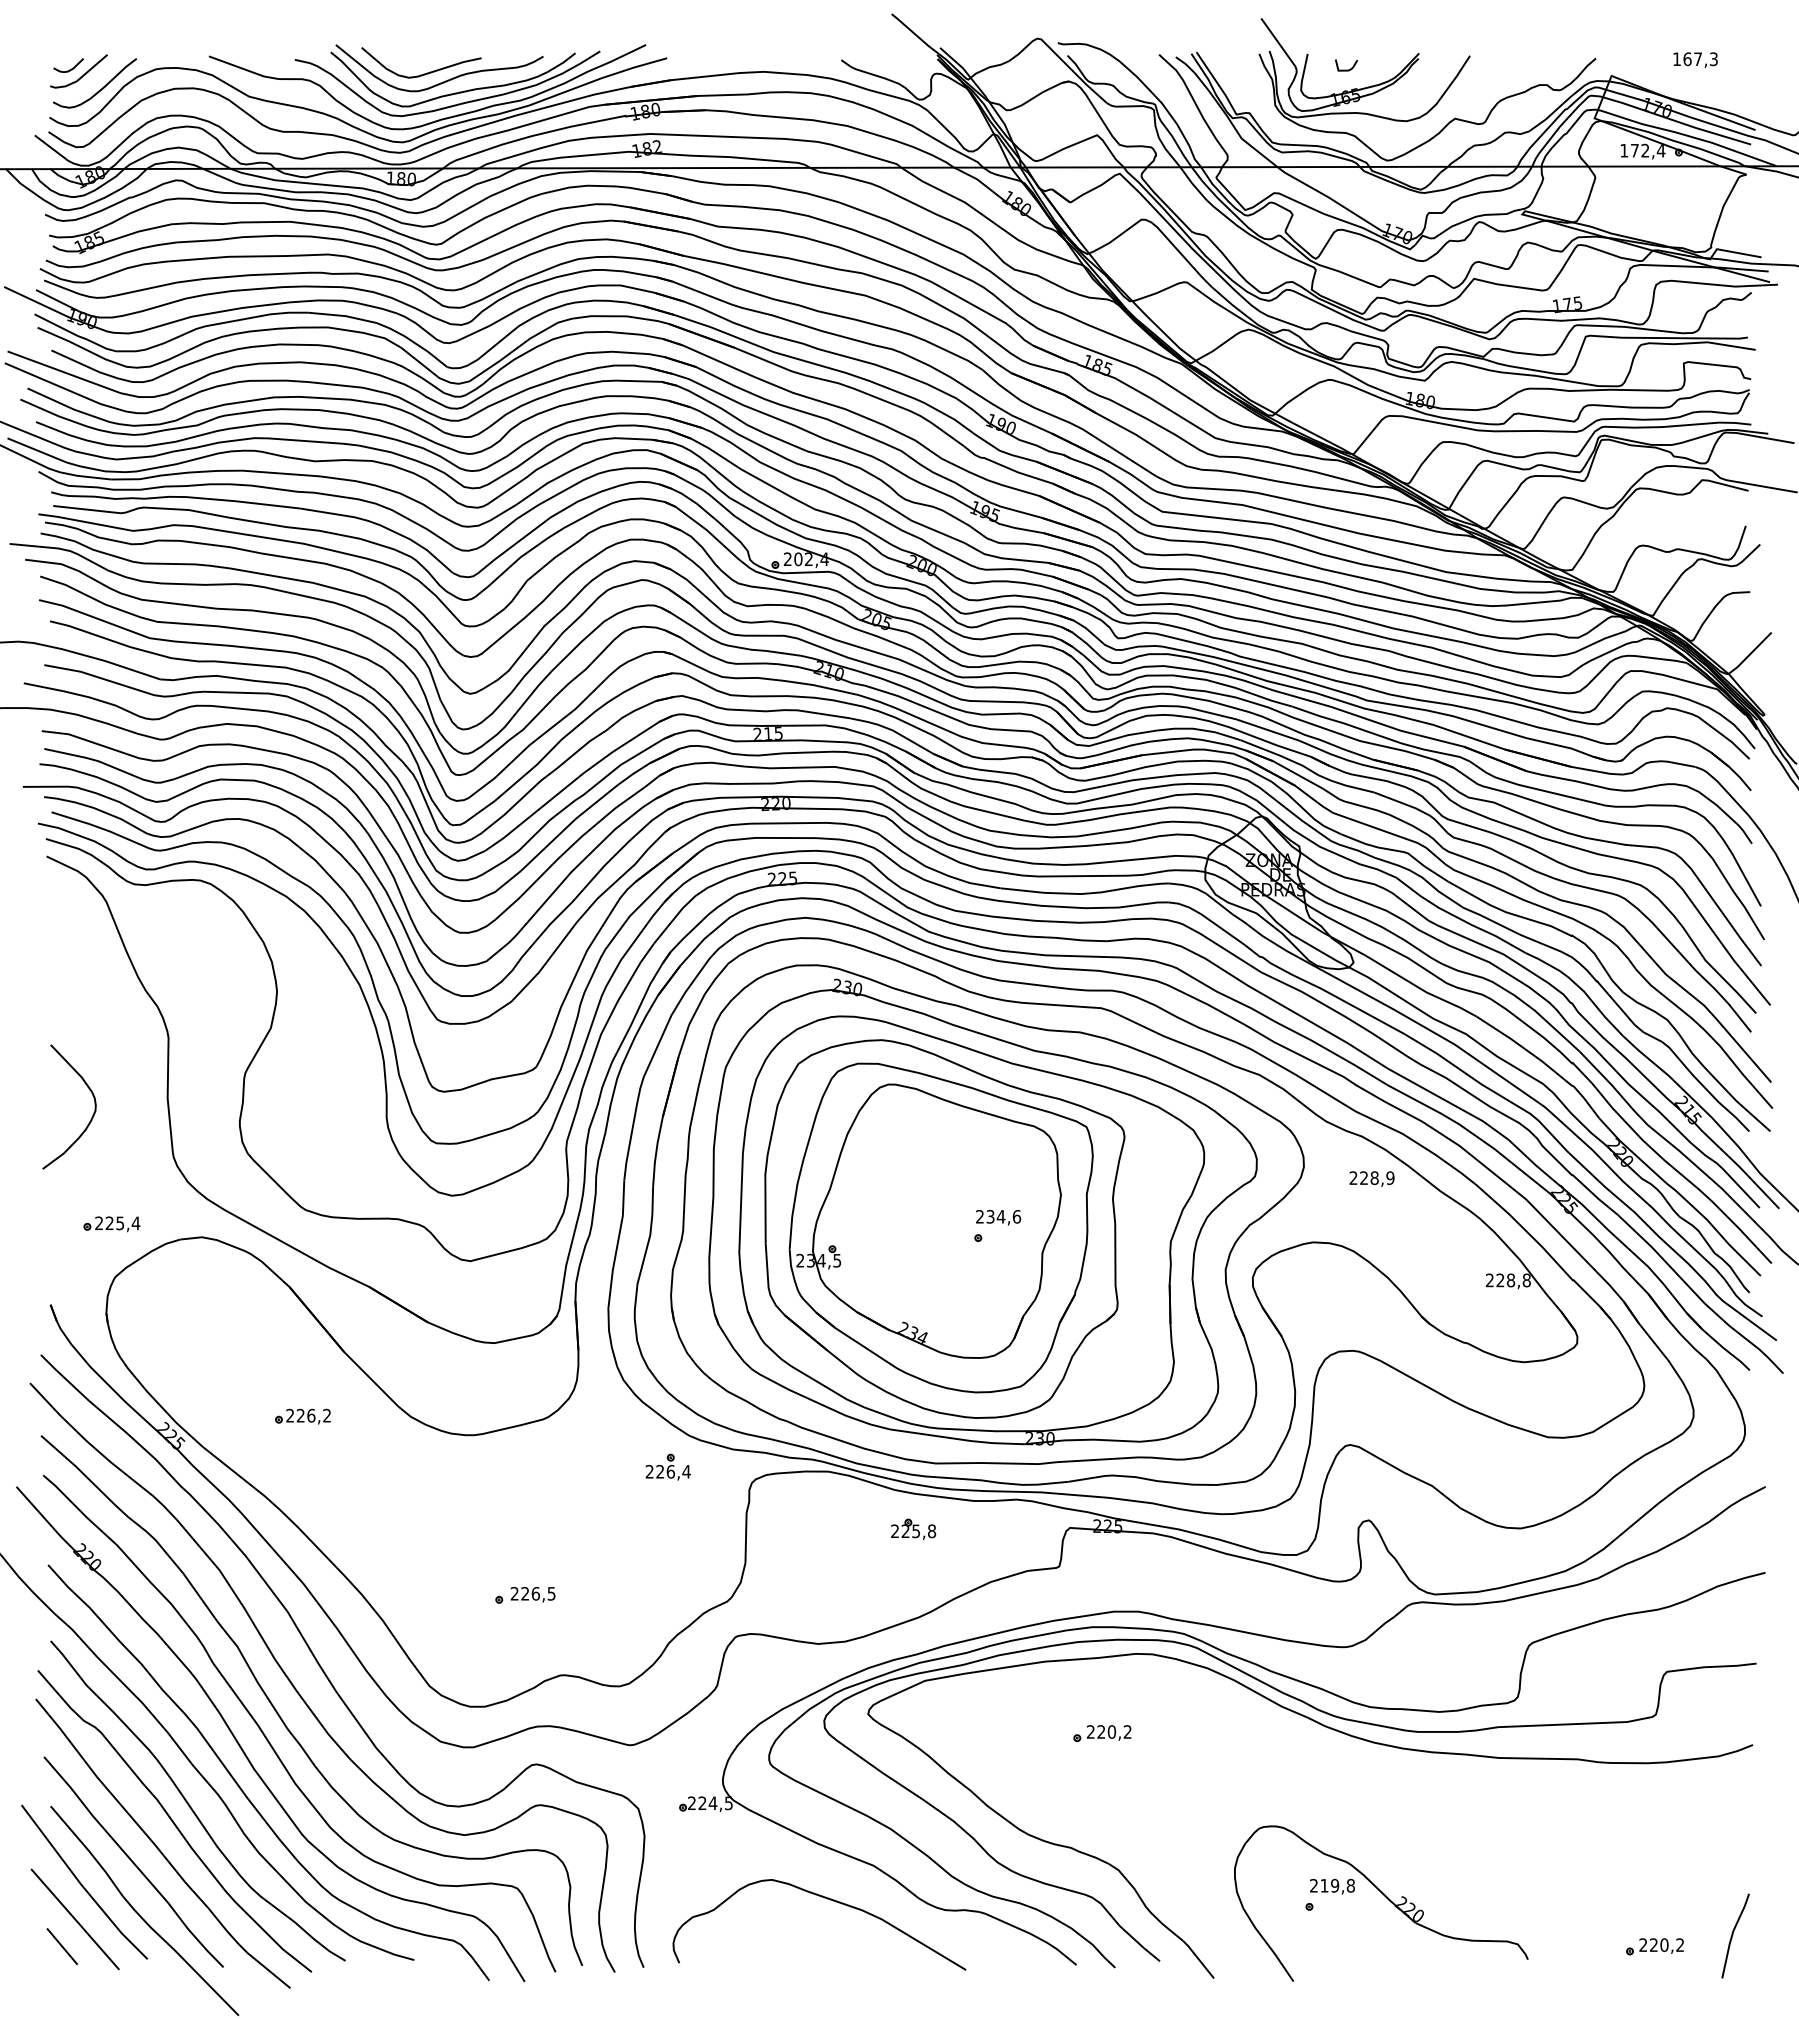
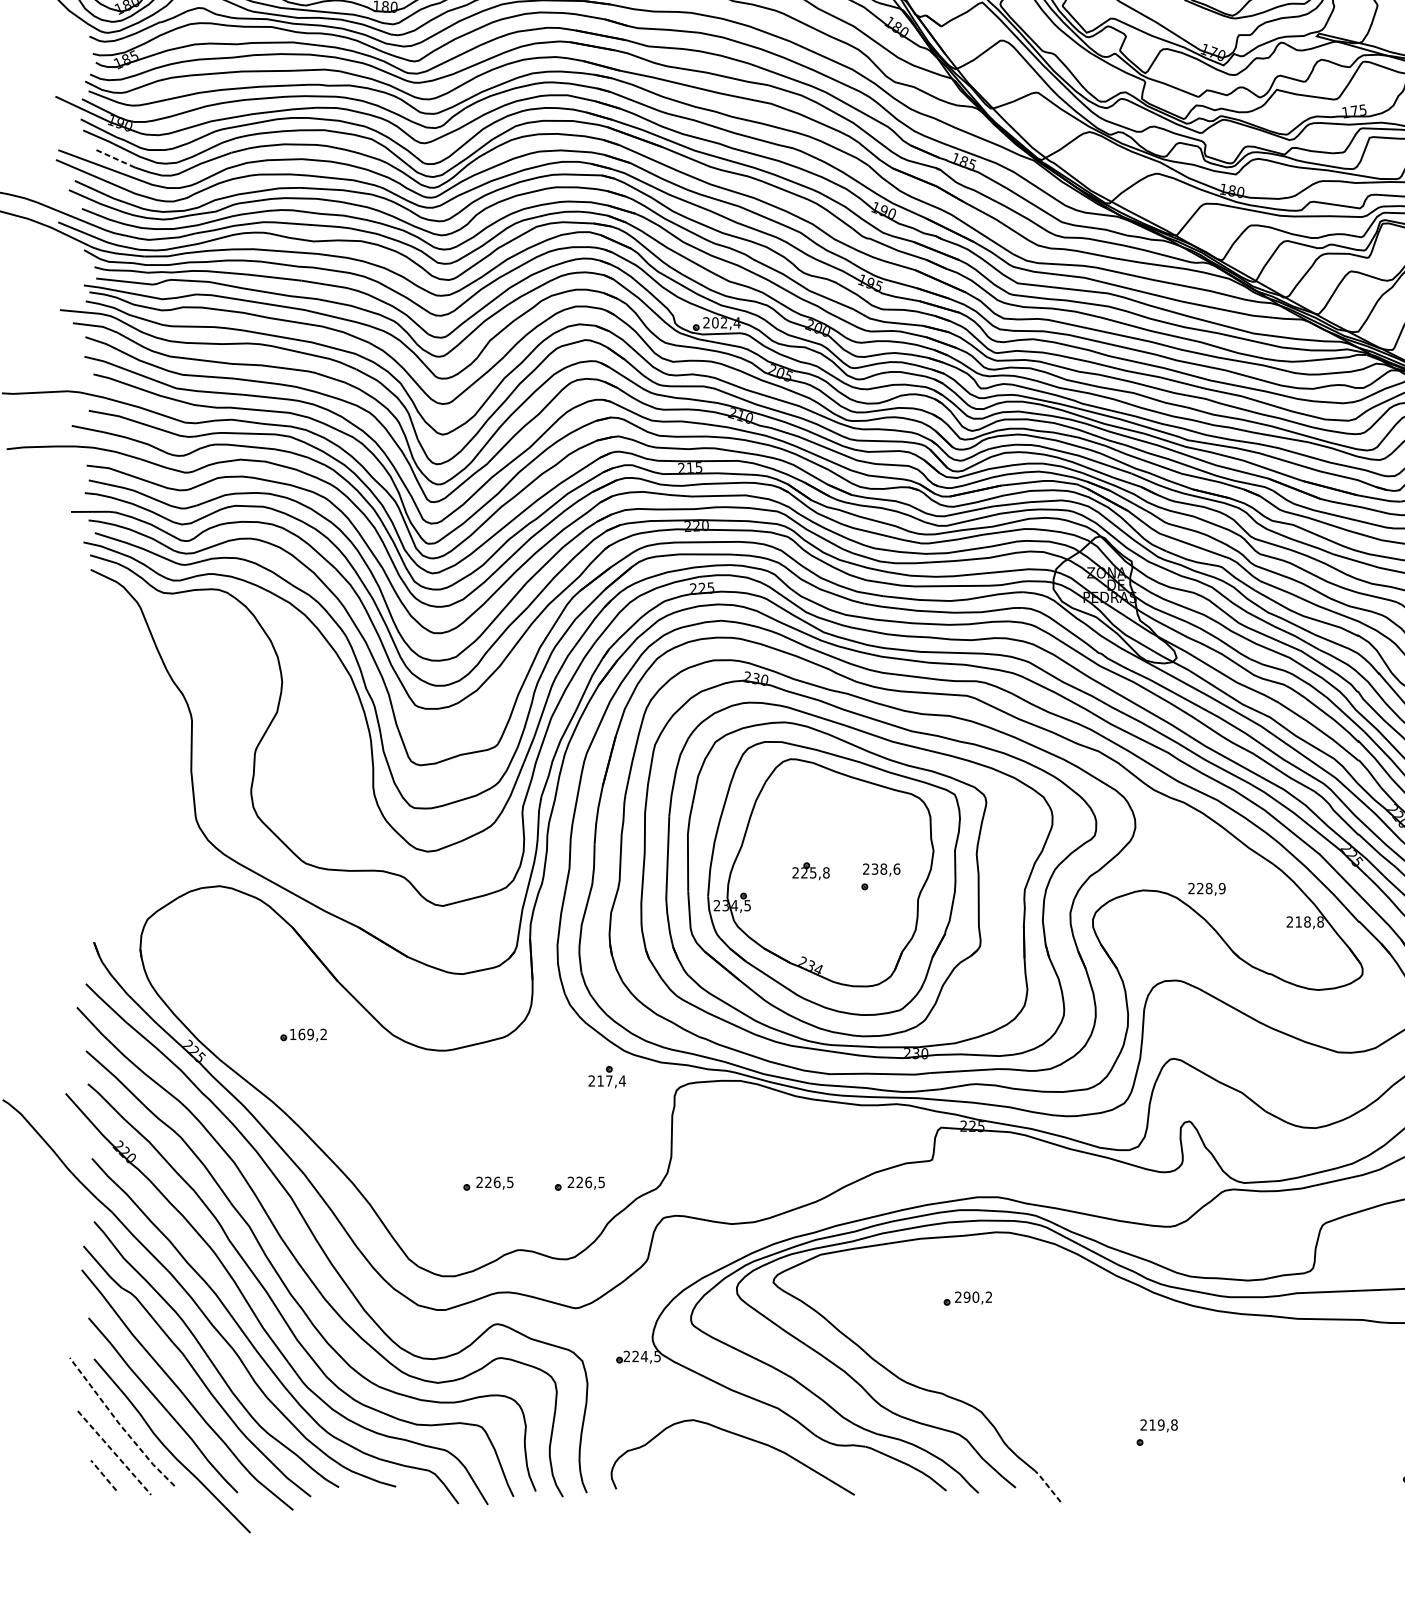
line: (75, 361) -> (114, 158), solid -> dashed
curve: (92, 1114) -> (128, 784), removed
text: (1371, 1178) -> (1206, 888), moved
text: (1000, 1216) -> (883, 868), 234,6 -> 238,6
part: (111, 1224) -> (144, 875), removed
text: (1500, 1279) -> (1298, 921), 228,8 -> 218,8
text: (300, 1415) -> (301, 1034), 226,2 -> 169,2
text: (665, 1471) -> (604, 1080), 226,4 -> 217,4
part: (913, 1529) -> (811, 871), moved
part: (635, 1595) -> (580, 1183), added
text: (1101, 1731) -> (967, 1296), 220,2 -> 290,2
line: (81, 1884) -> (119, 1423), solid -> dashed
part: (1386, 1898) -> (1204, 1435), removed
line: (75, 1919) -> (114, 1453), solid -> dashed
line: (62, 1946) -> (103, 1475), solid -> dashed
line: (1198, 1958) -> (1047, 1485), solid -> dashed

